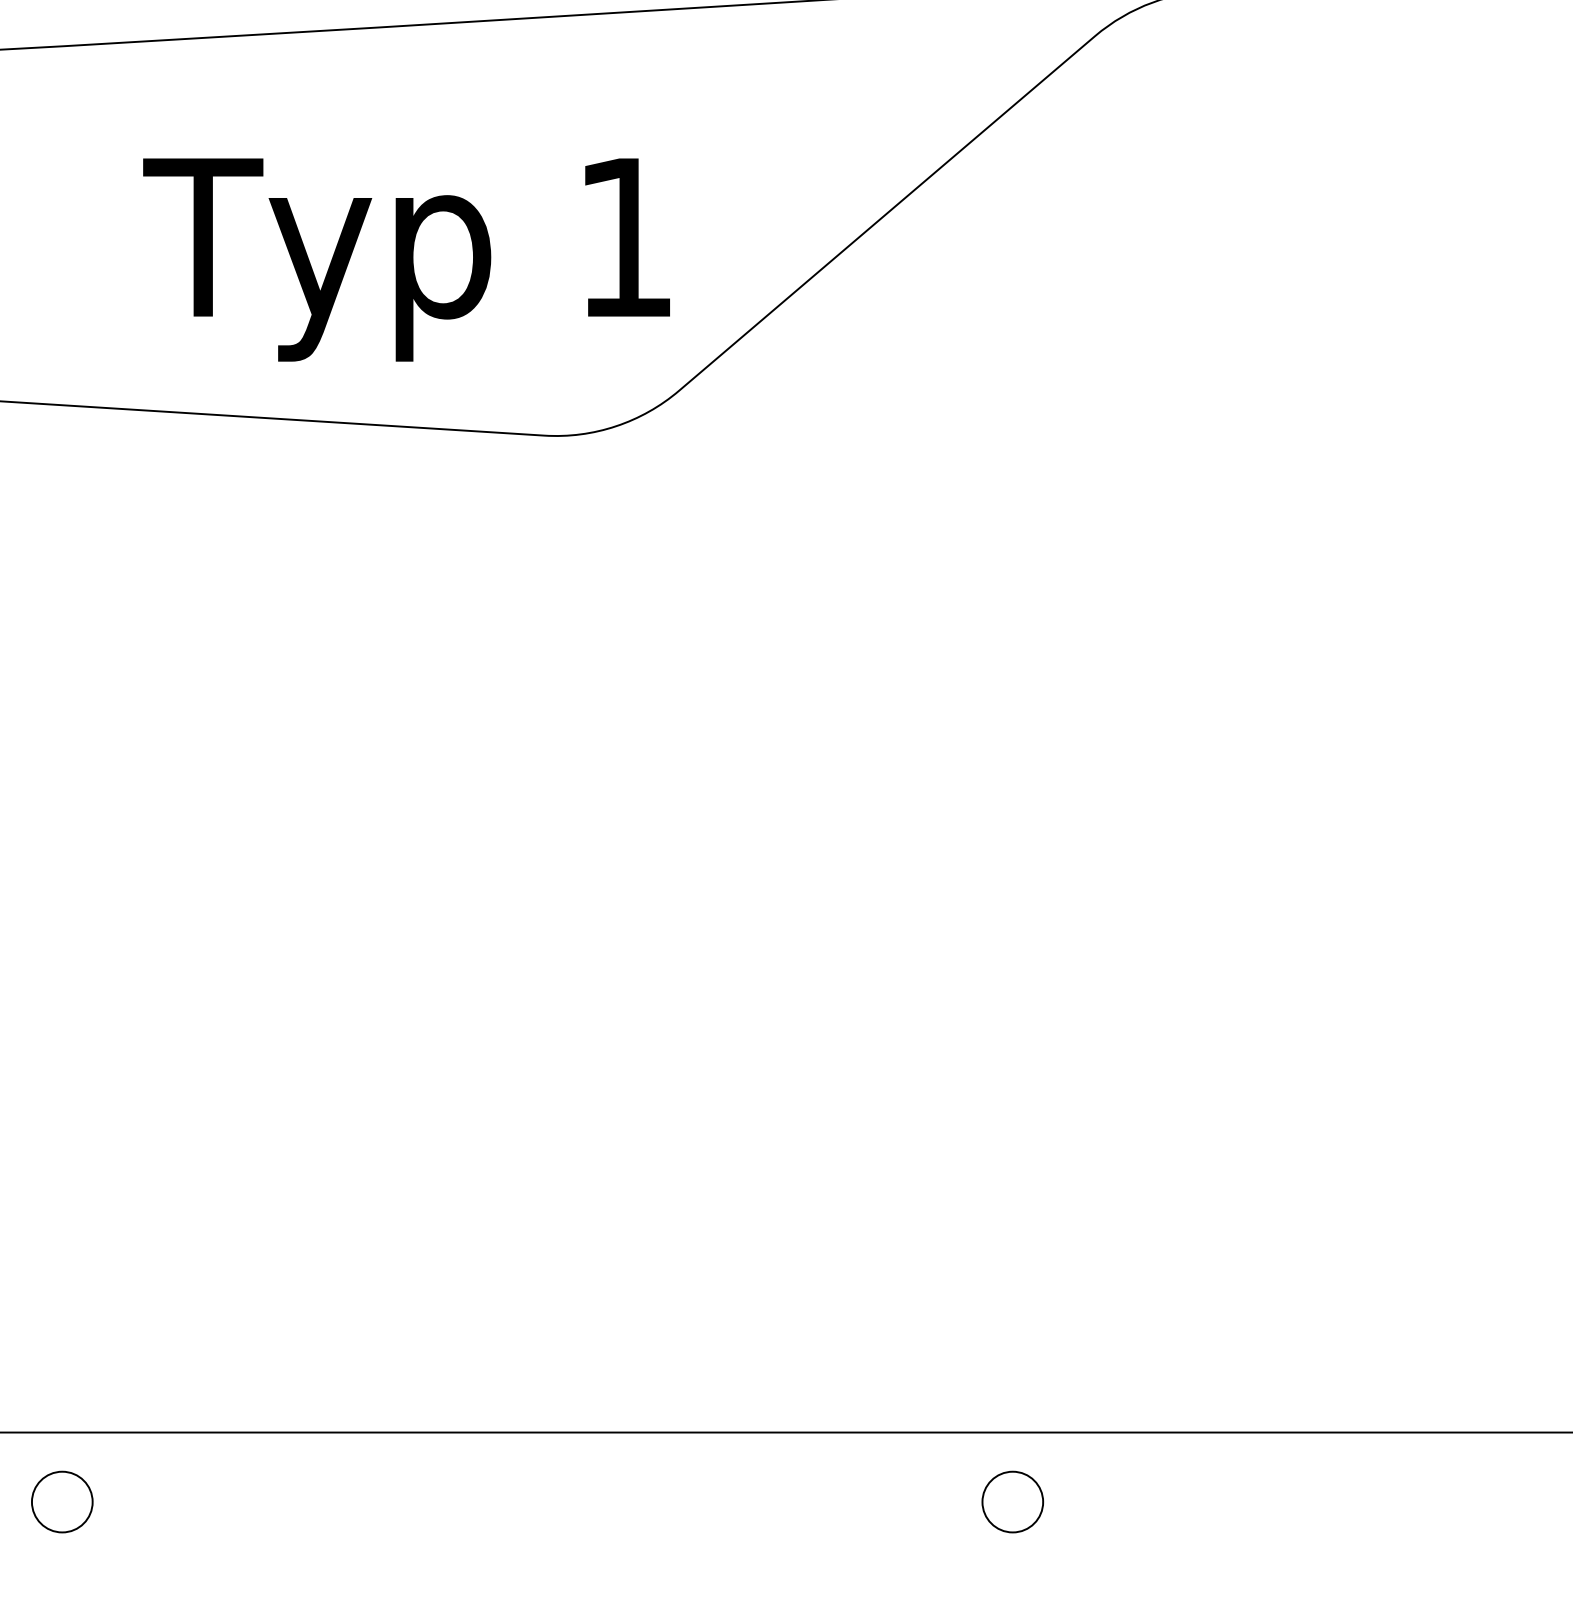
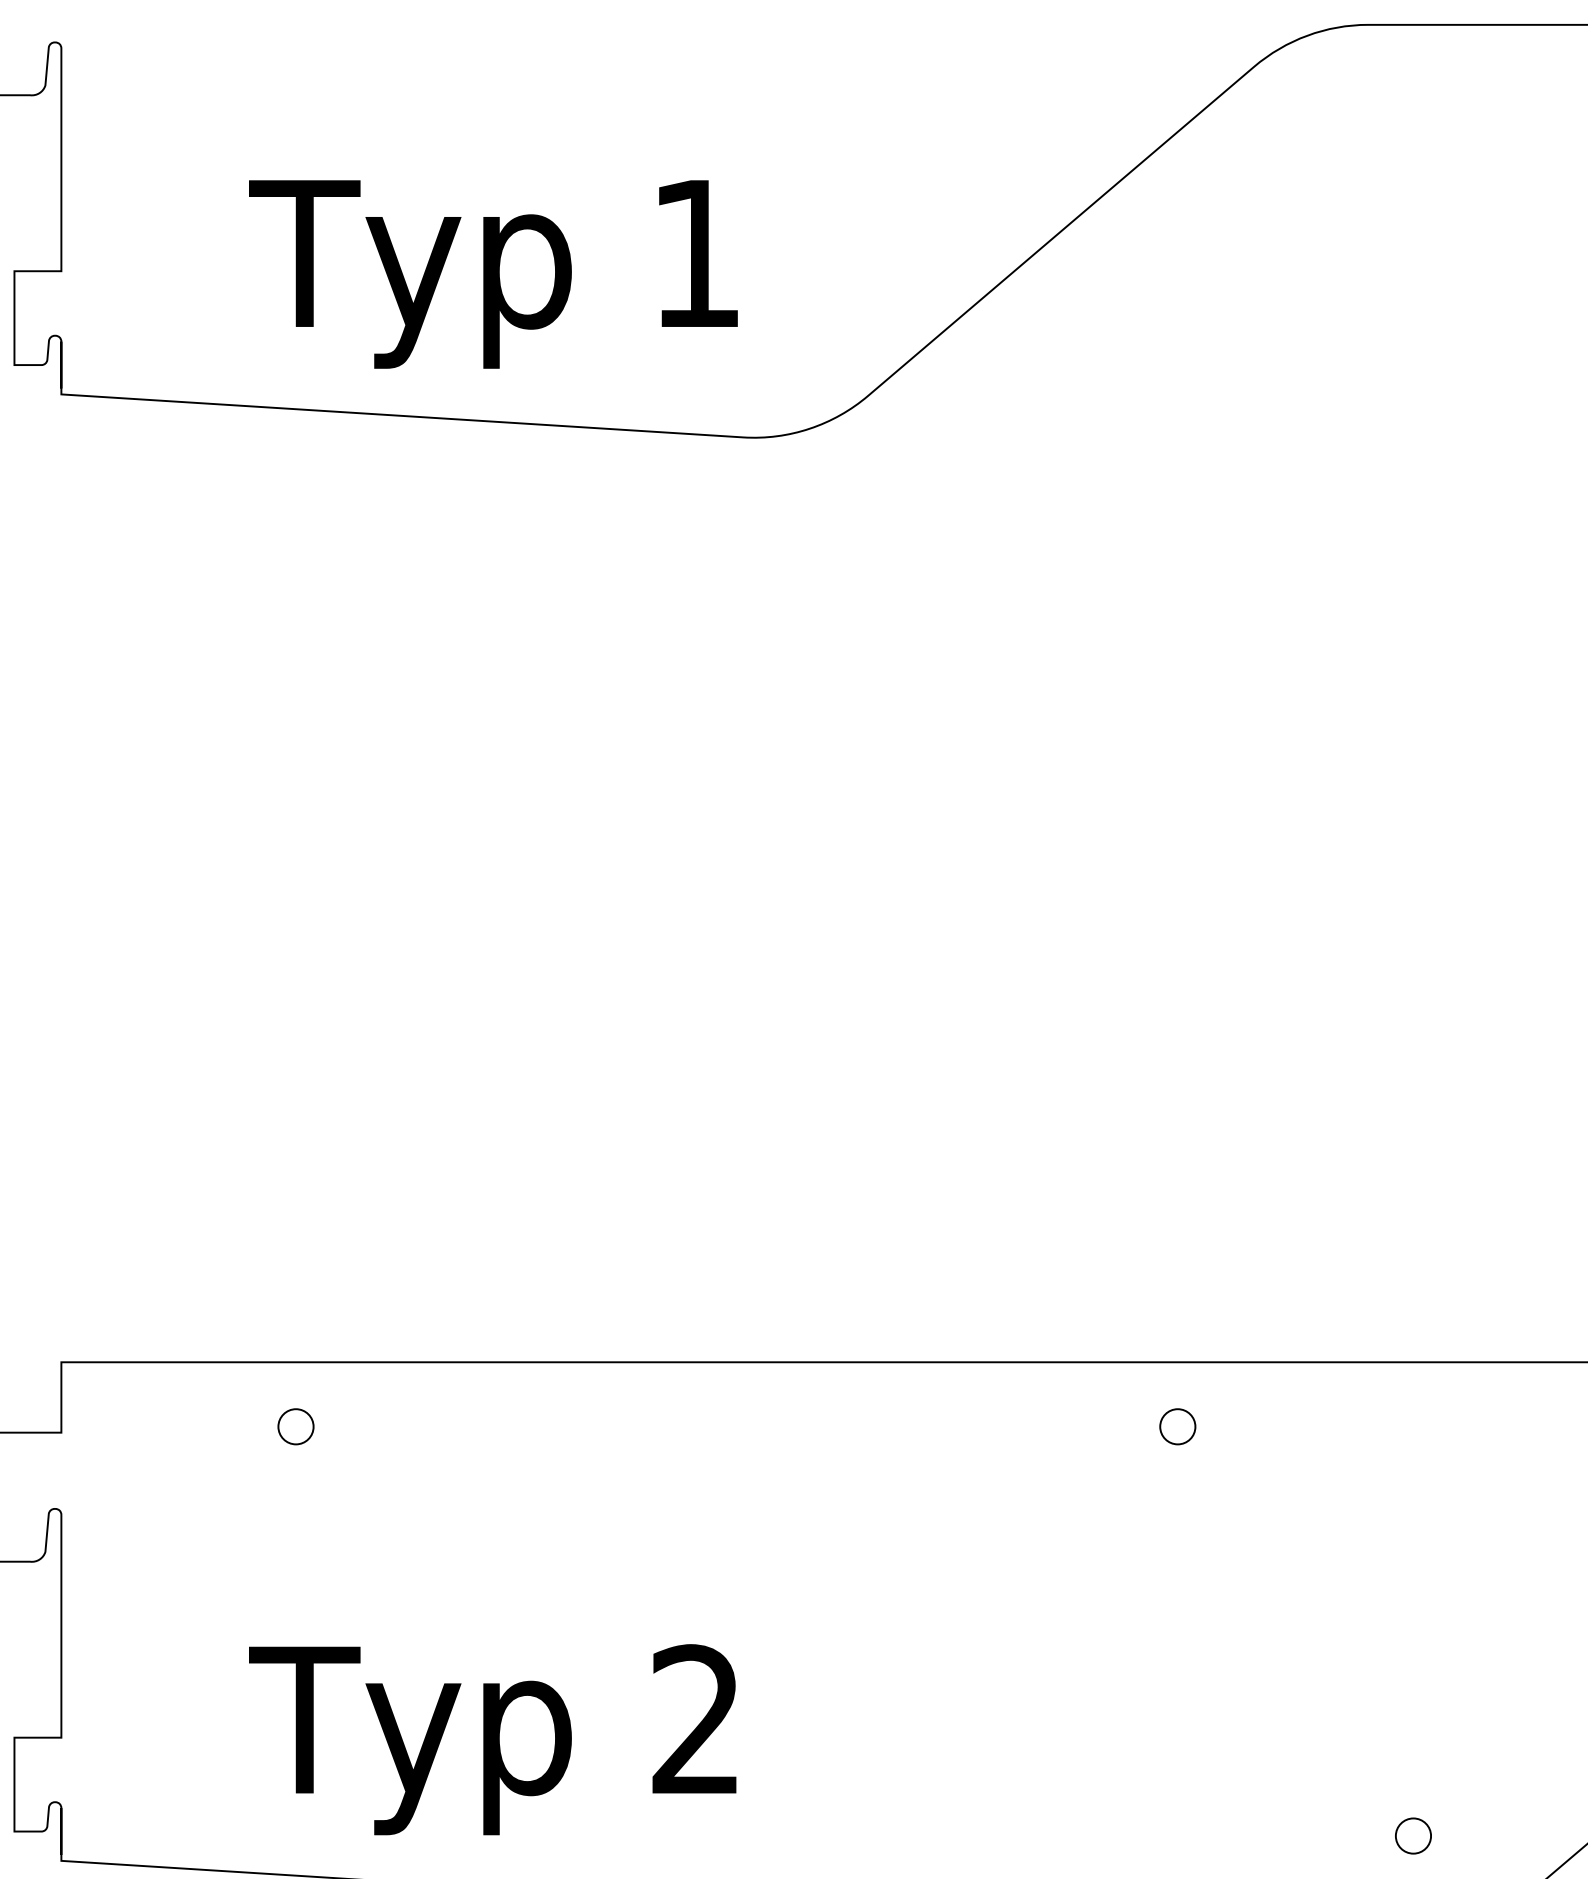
text: (406, 260) -> (493, 274), moved
circle: (61, 1501) -> (295, 1426), size x0.62
circle: (1012, 1501) -> (1177, 1426), size x0.62

